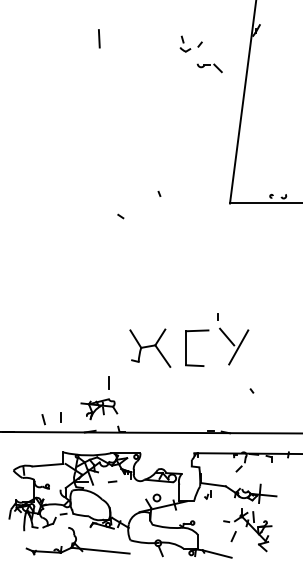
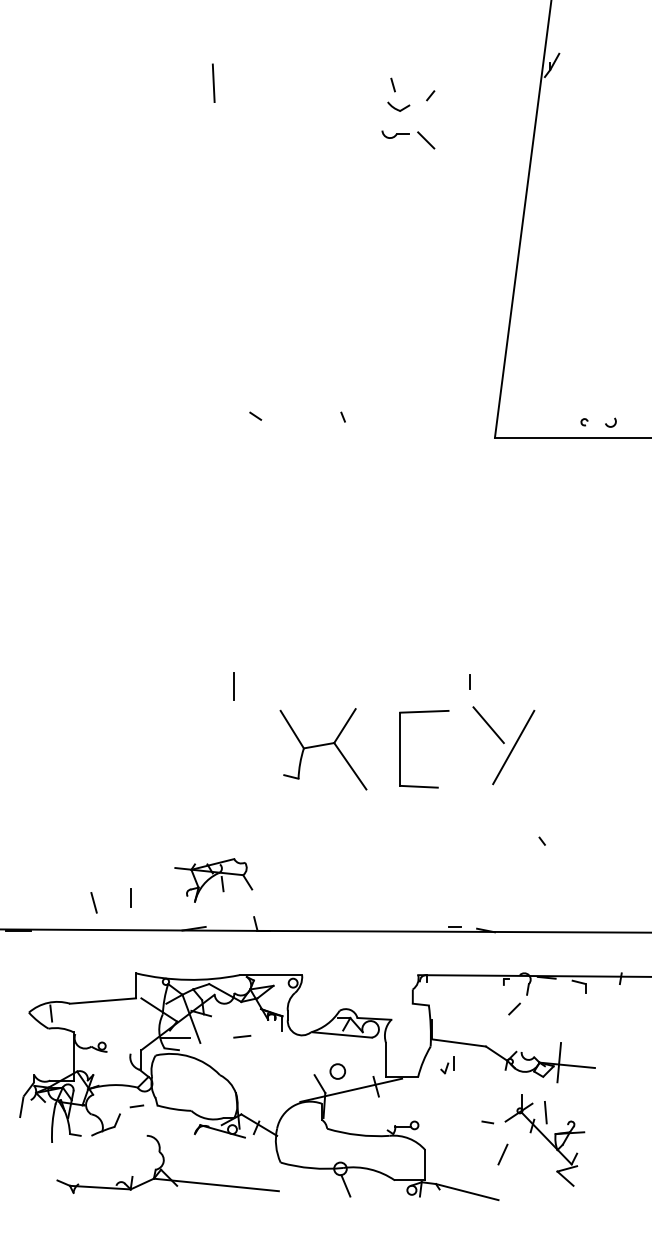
part: (209, 68) -> (407, 140), moved
line: (120, 216) -> (254, 416), moved
line: (108, 382) -> (233, 685), moved

